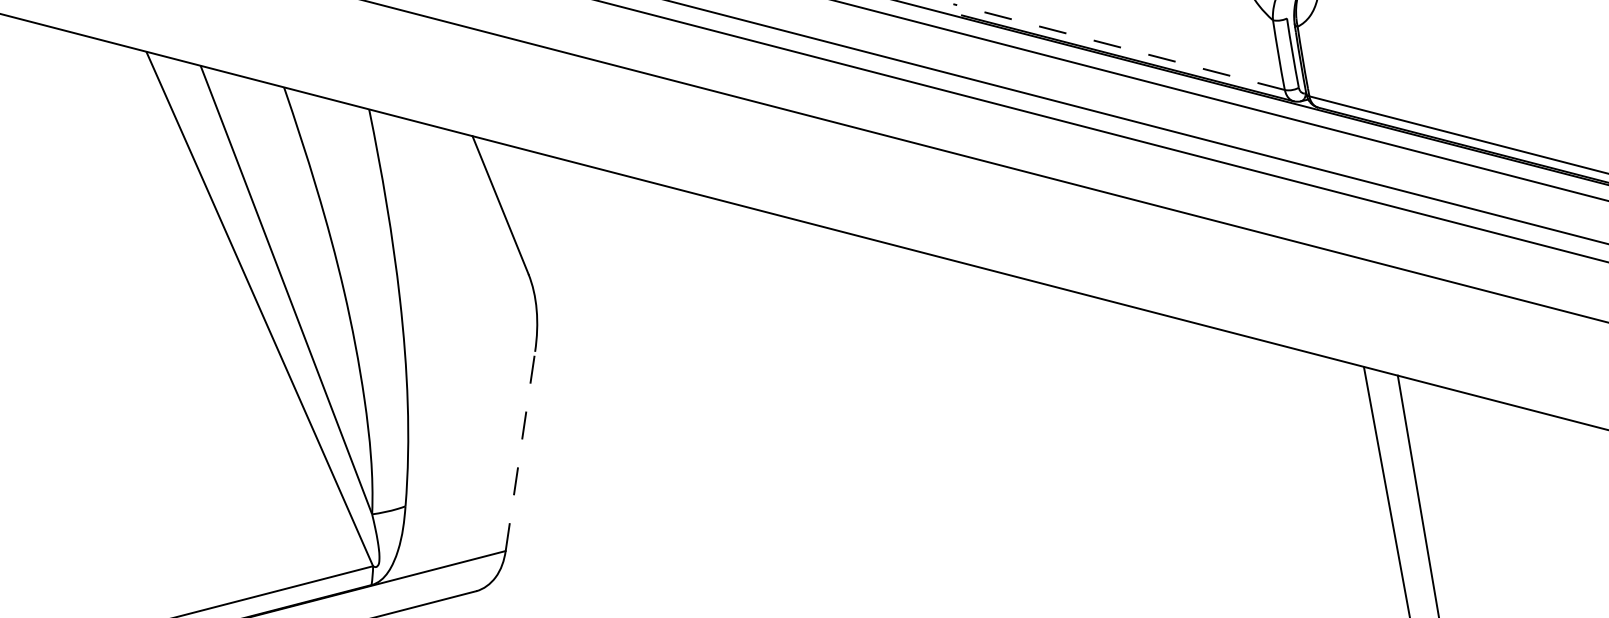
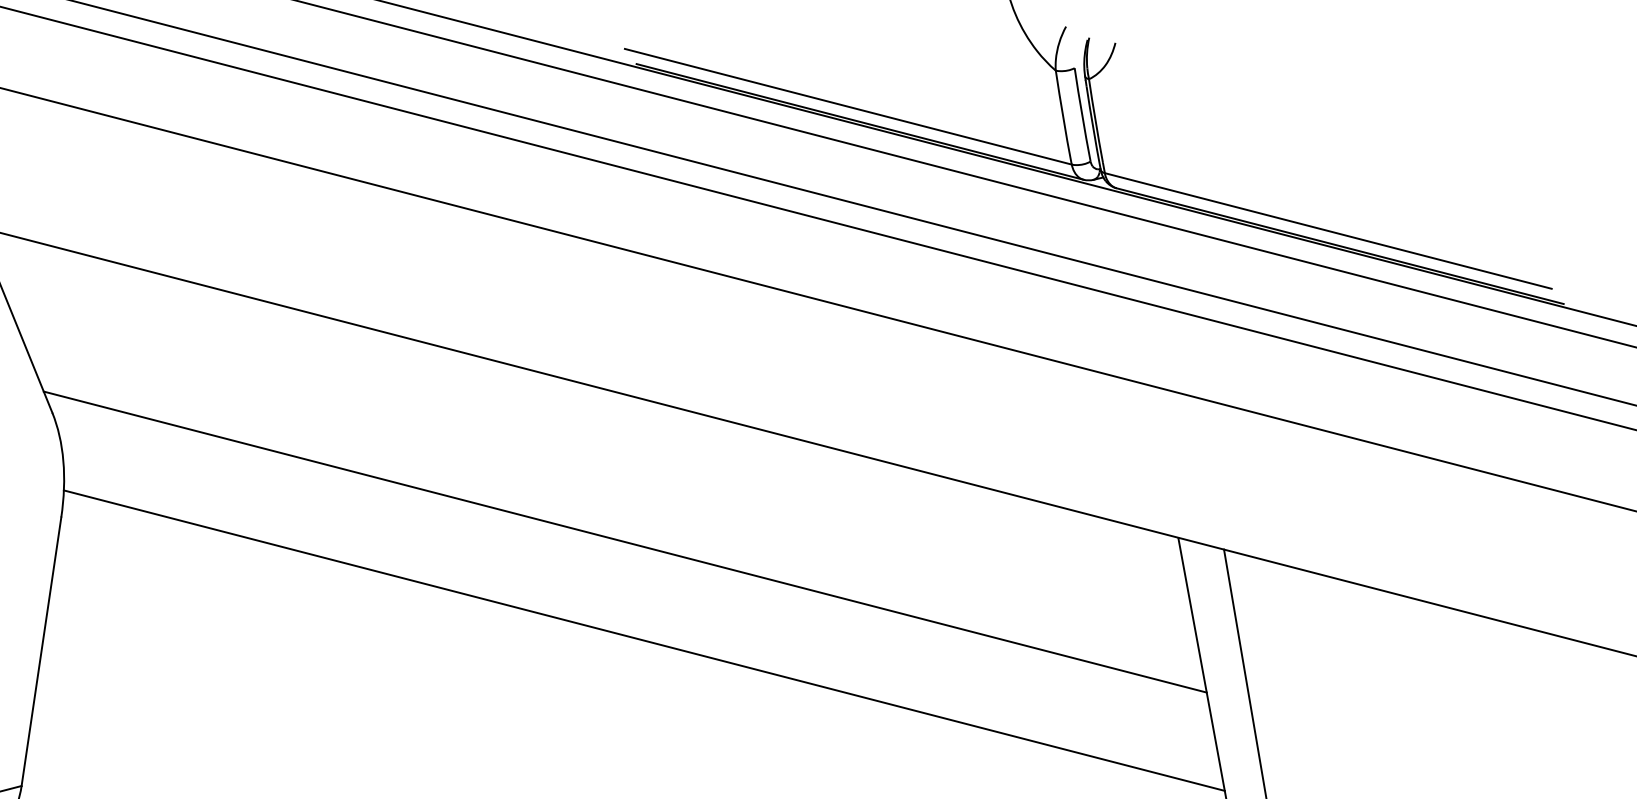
line: (1118, 46) -> (847, 105), dashed -> solid
line: (953, 369) -> (625, 541), added
line: (967, 442) -> (644, 639), added
line: (520, 451) -> (41, 651), dashed -> solid

